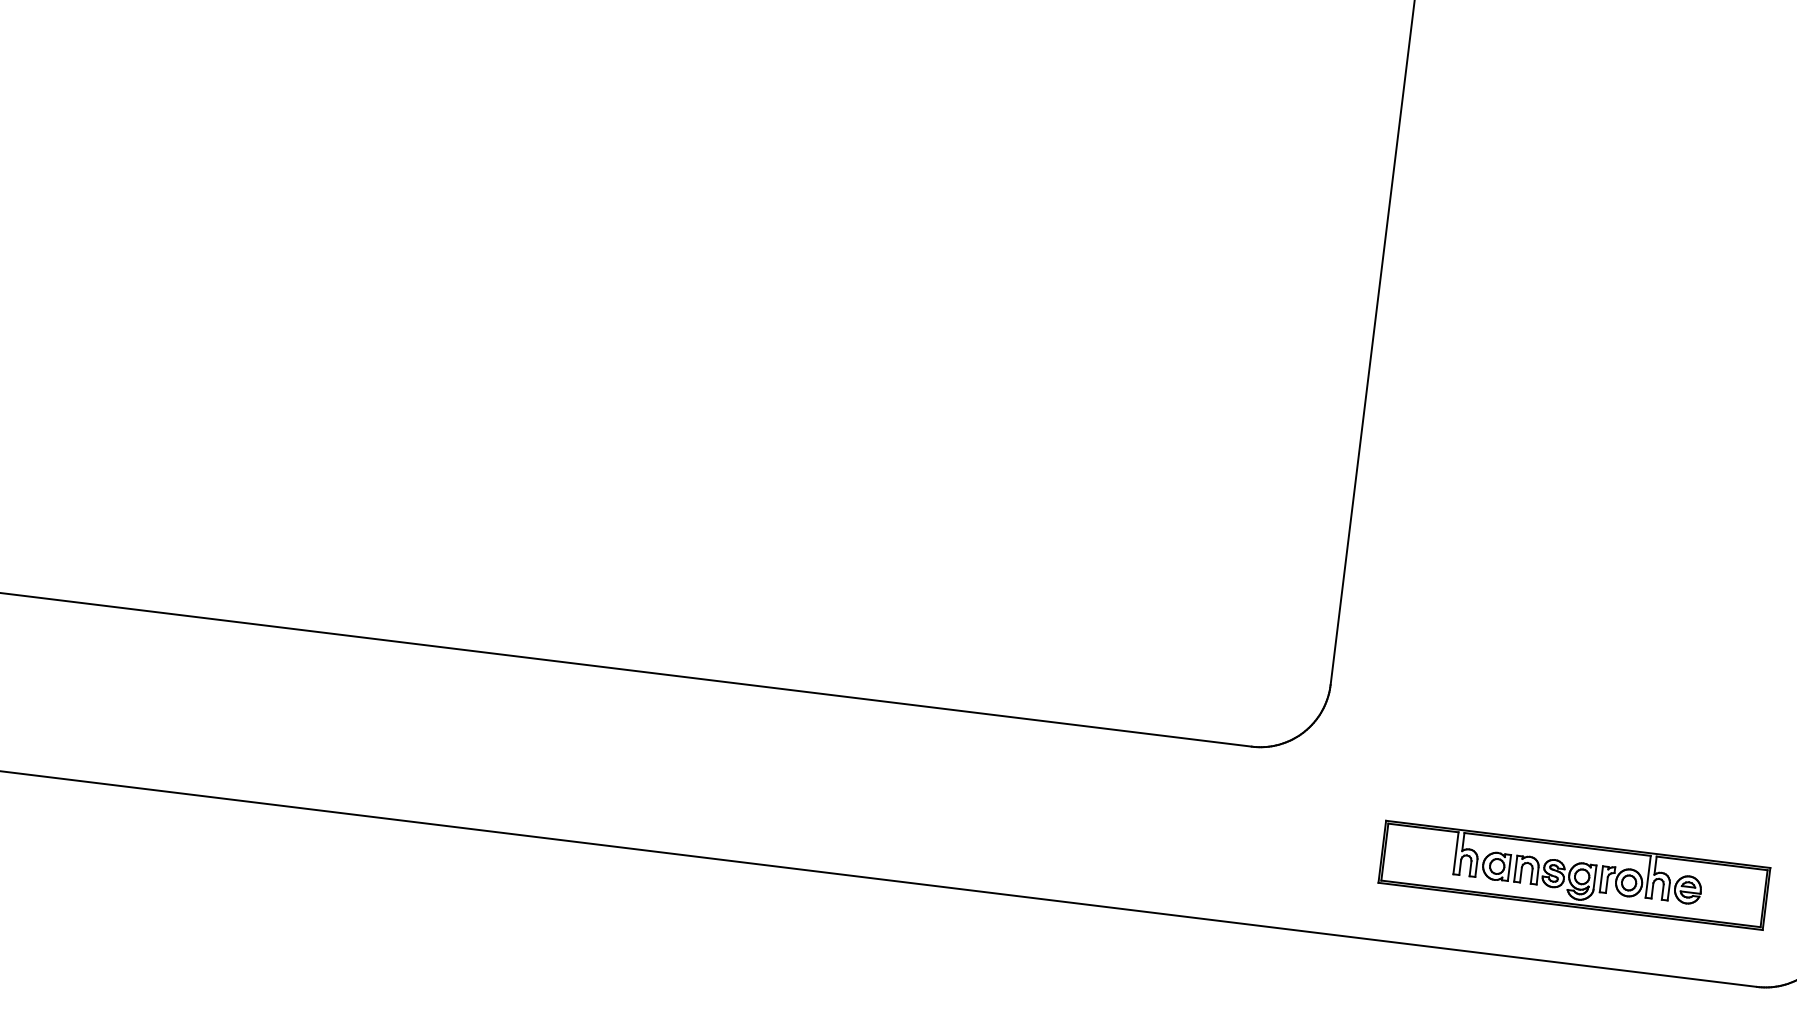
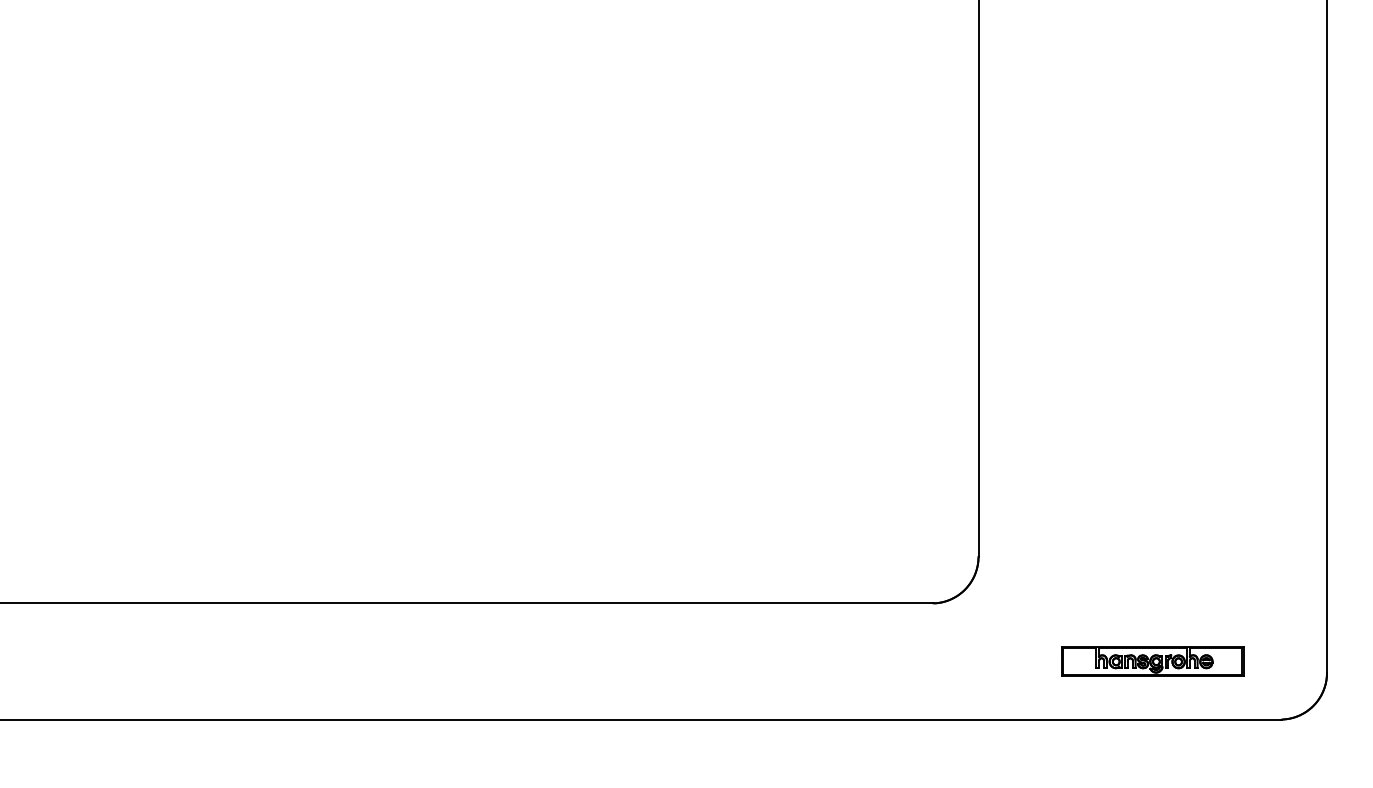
part: (1574, 875) -> (1152, 661), size x0.71

